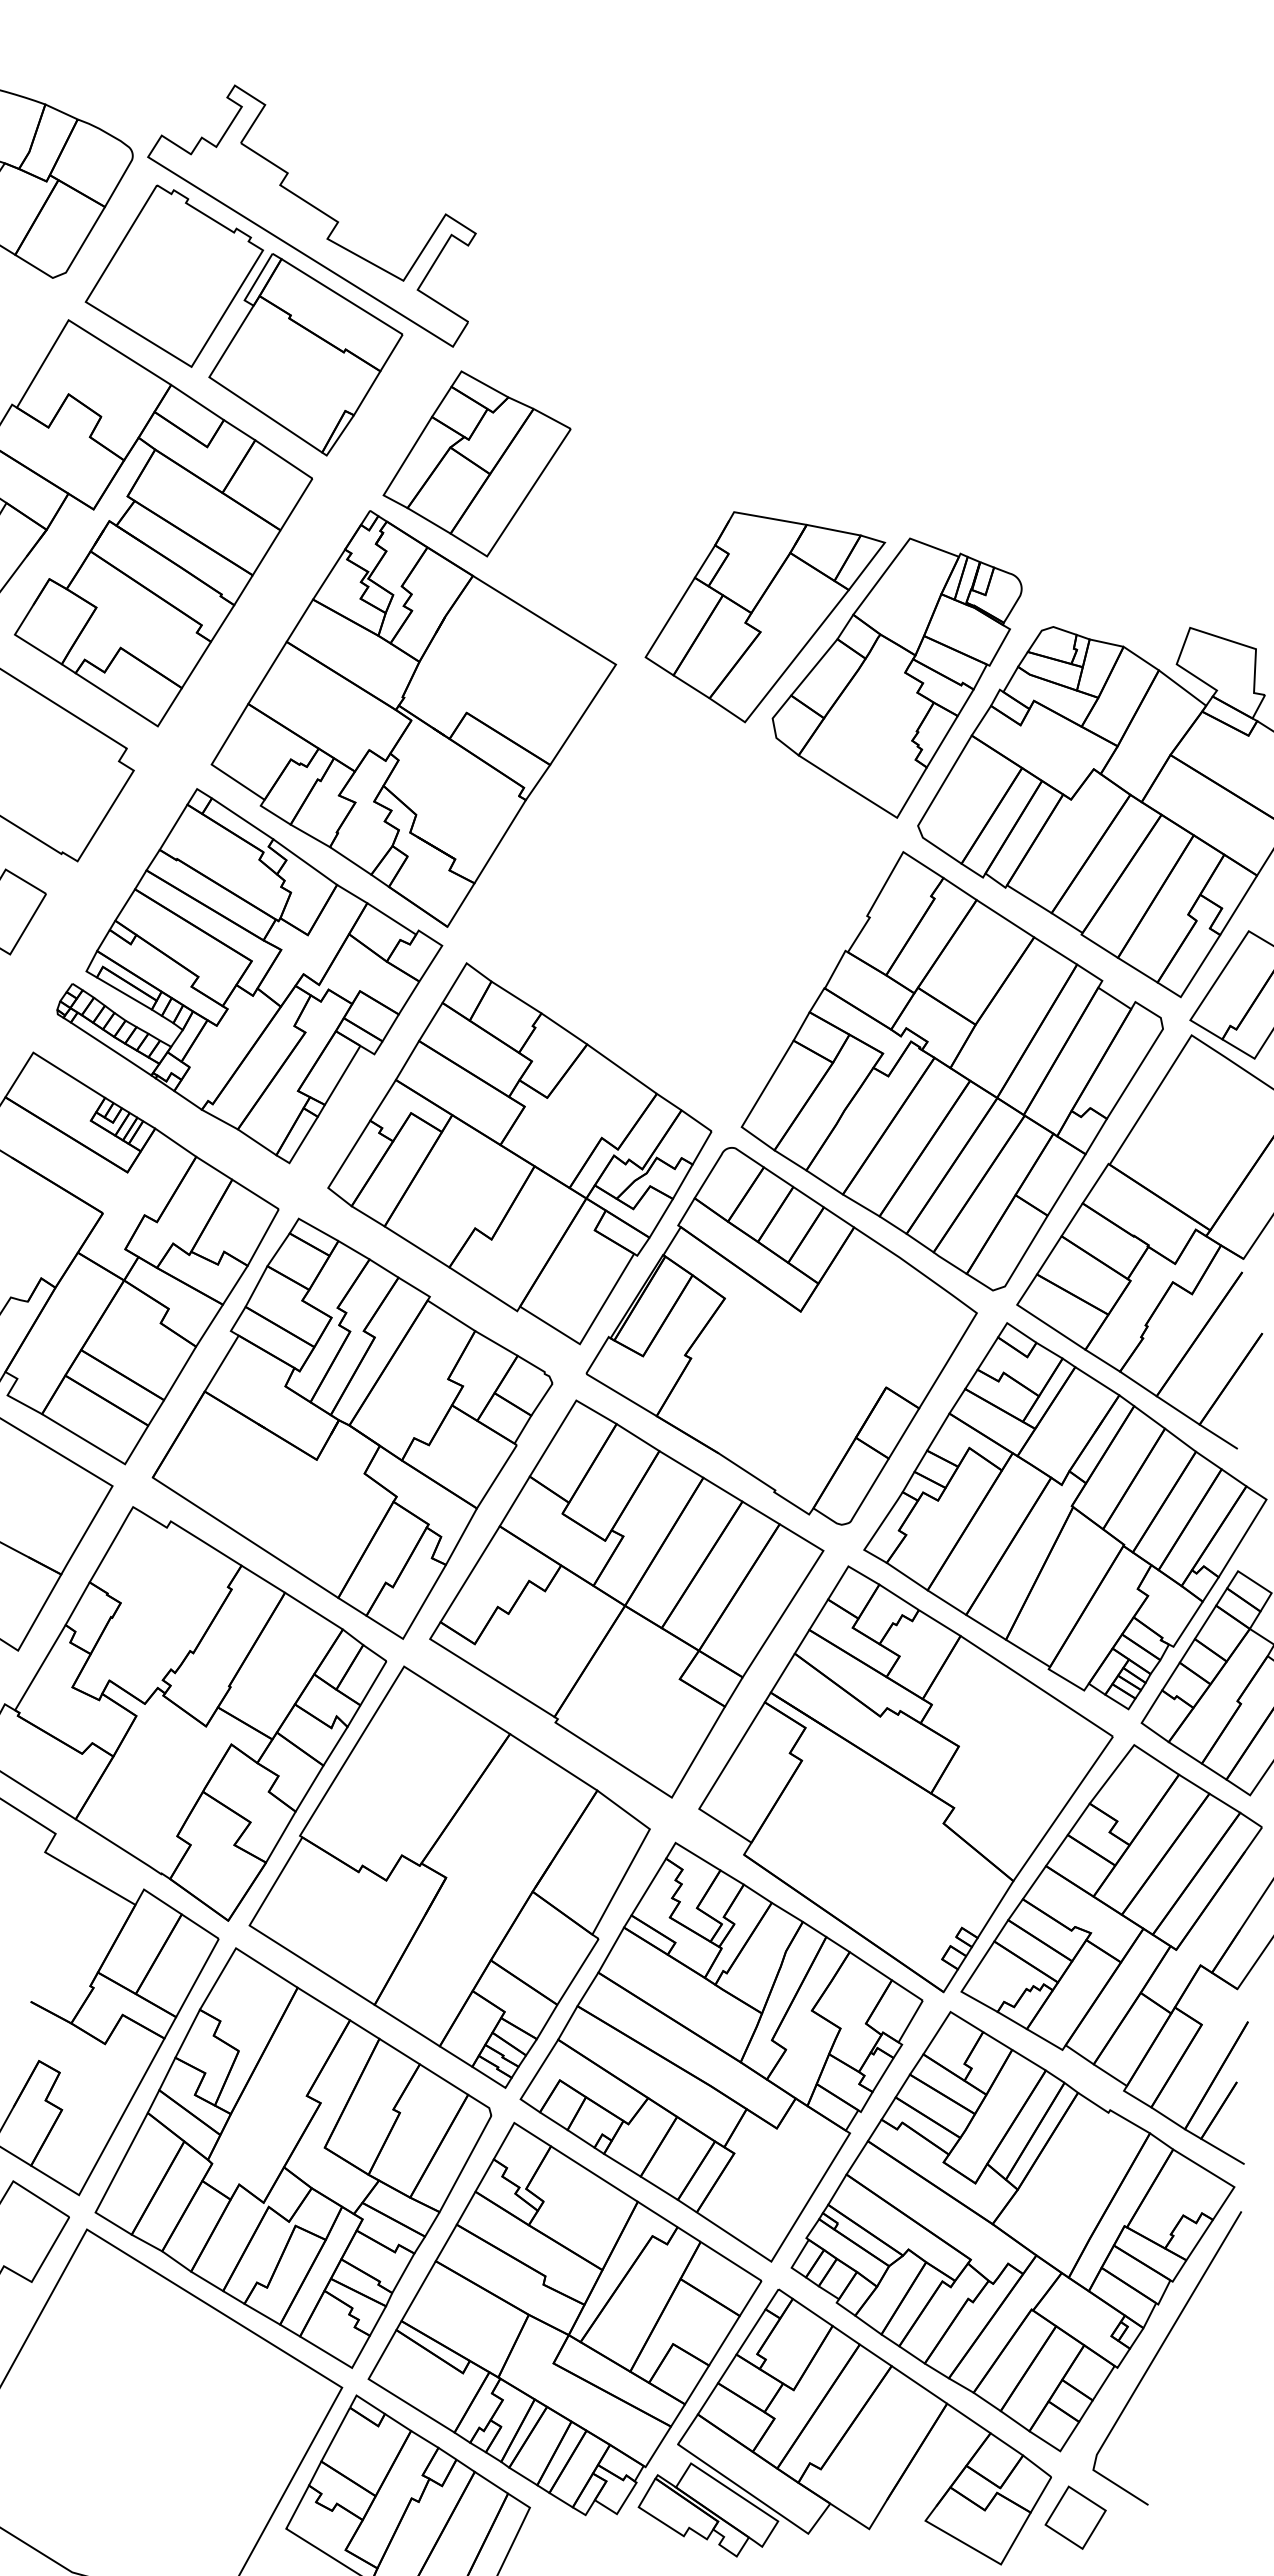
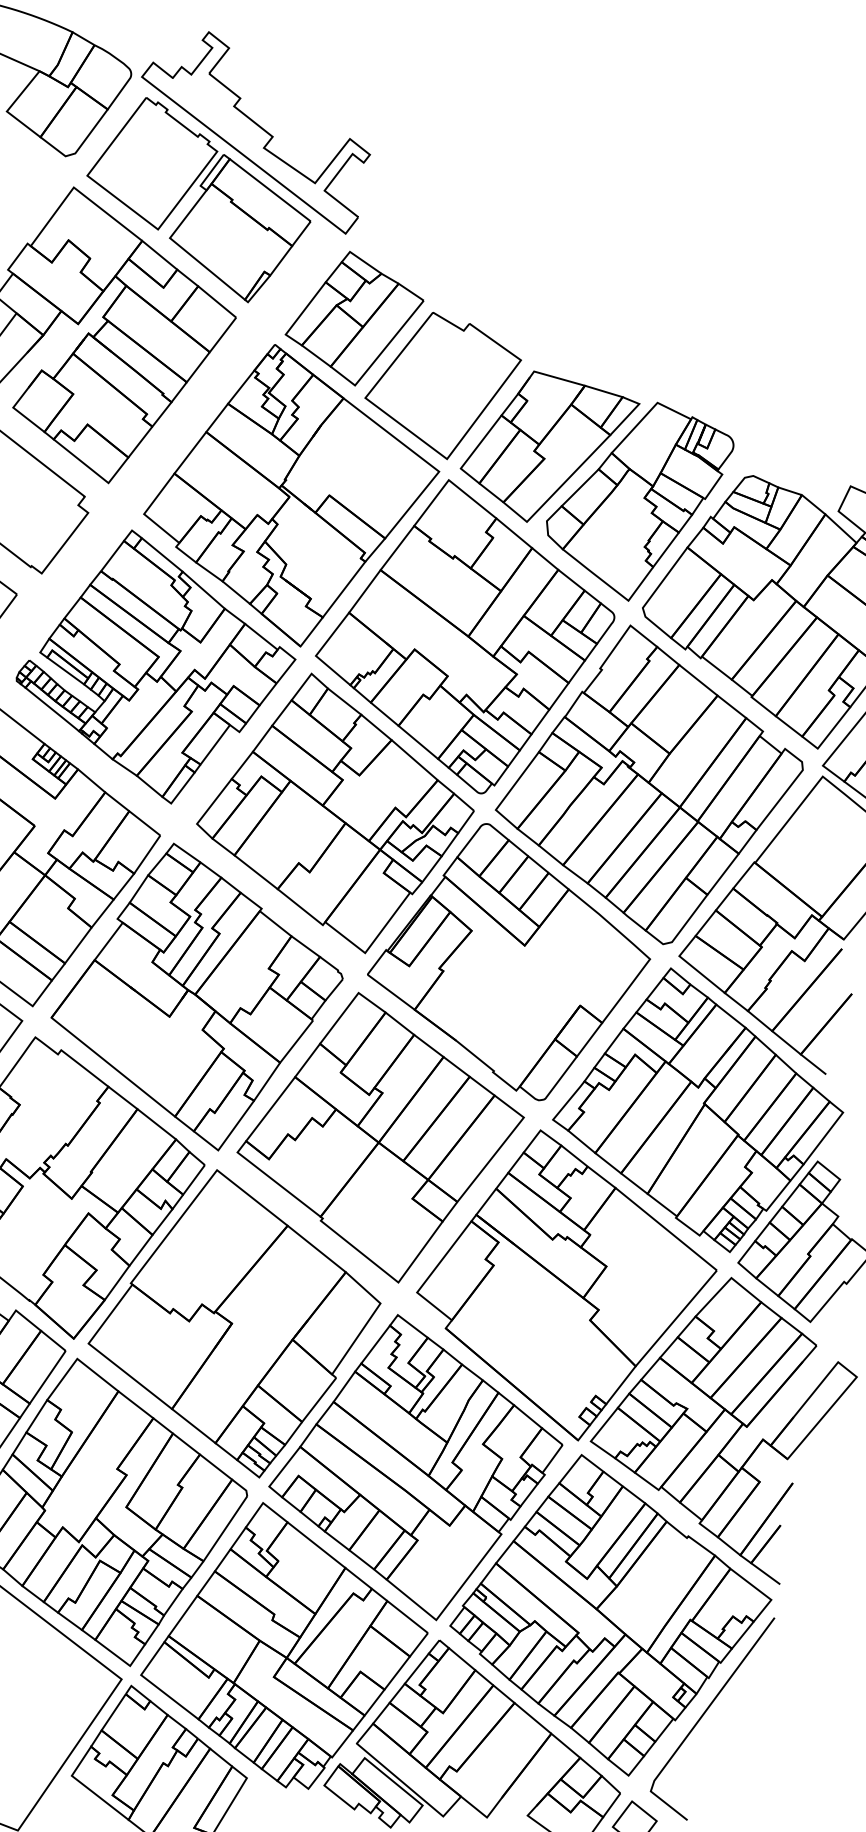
part: (608, 545) -> (442, 386), added
part: (674, 890) -> (464, 636), added

